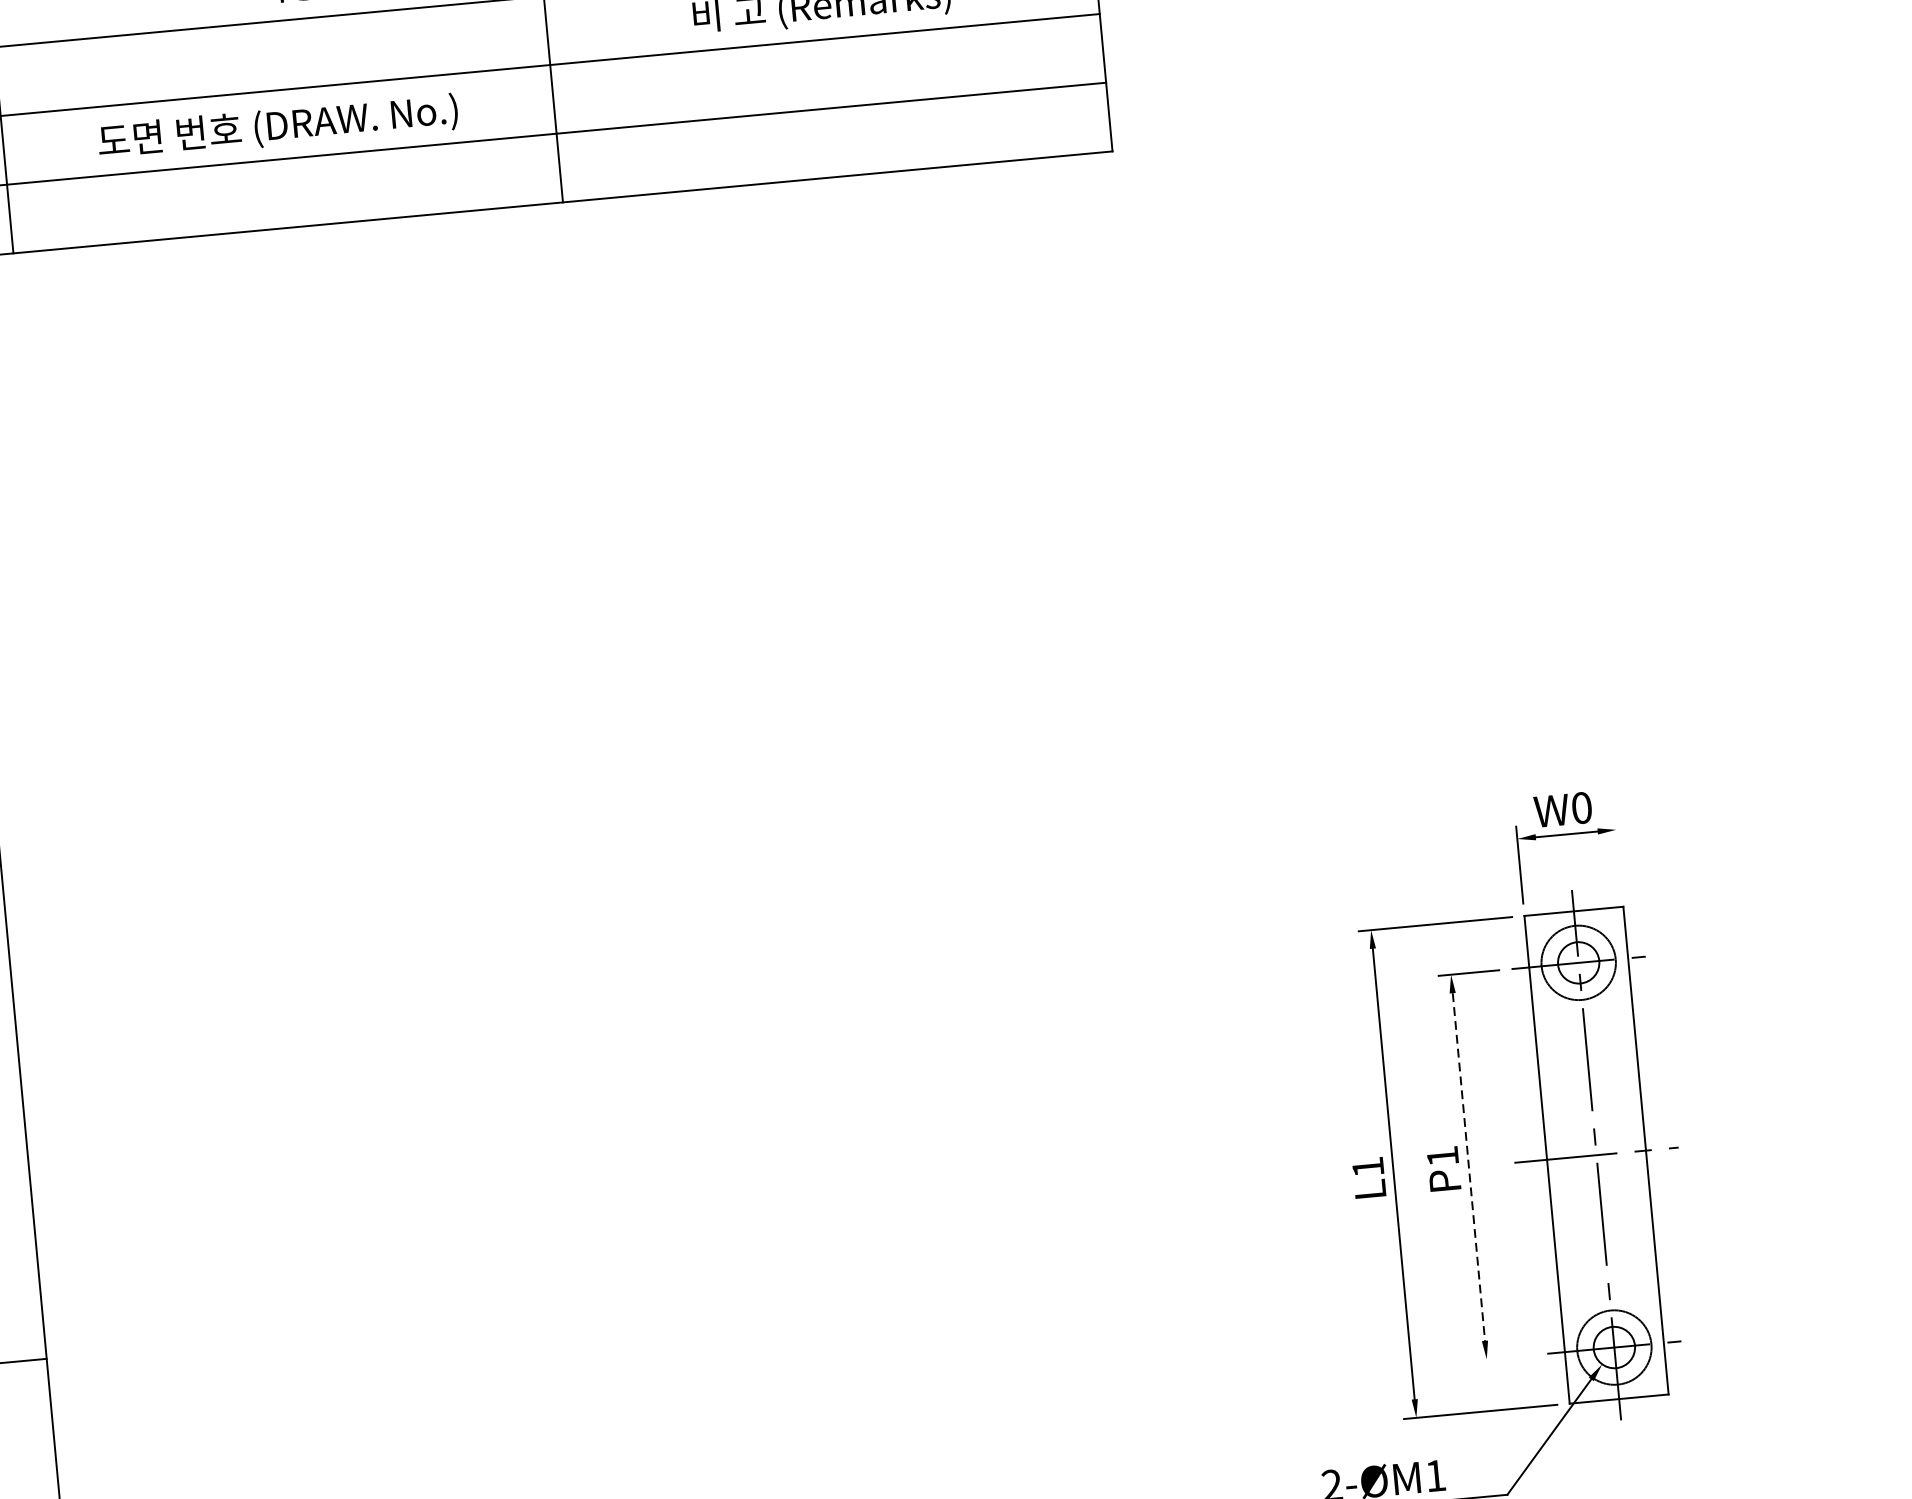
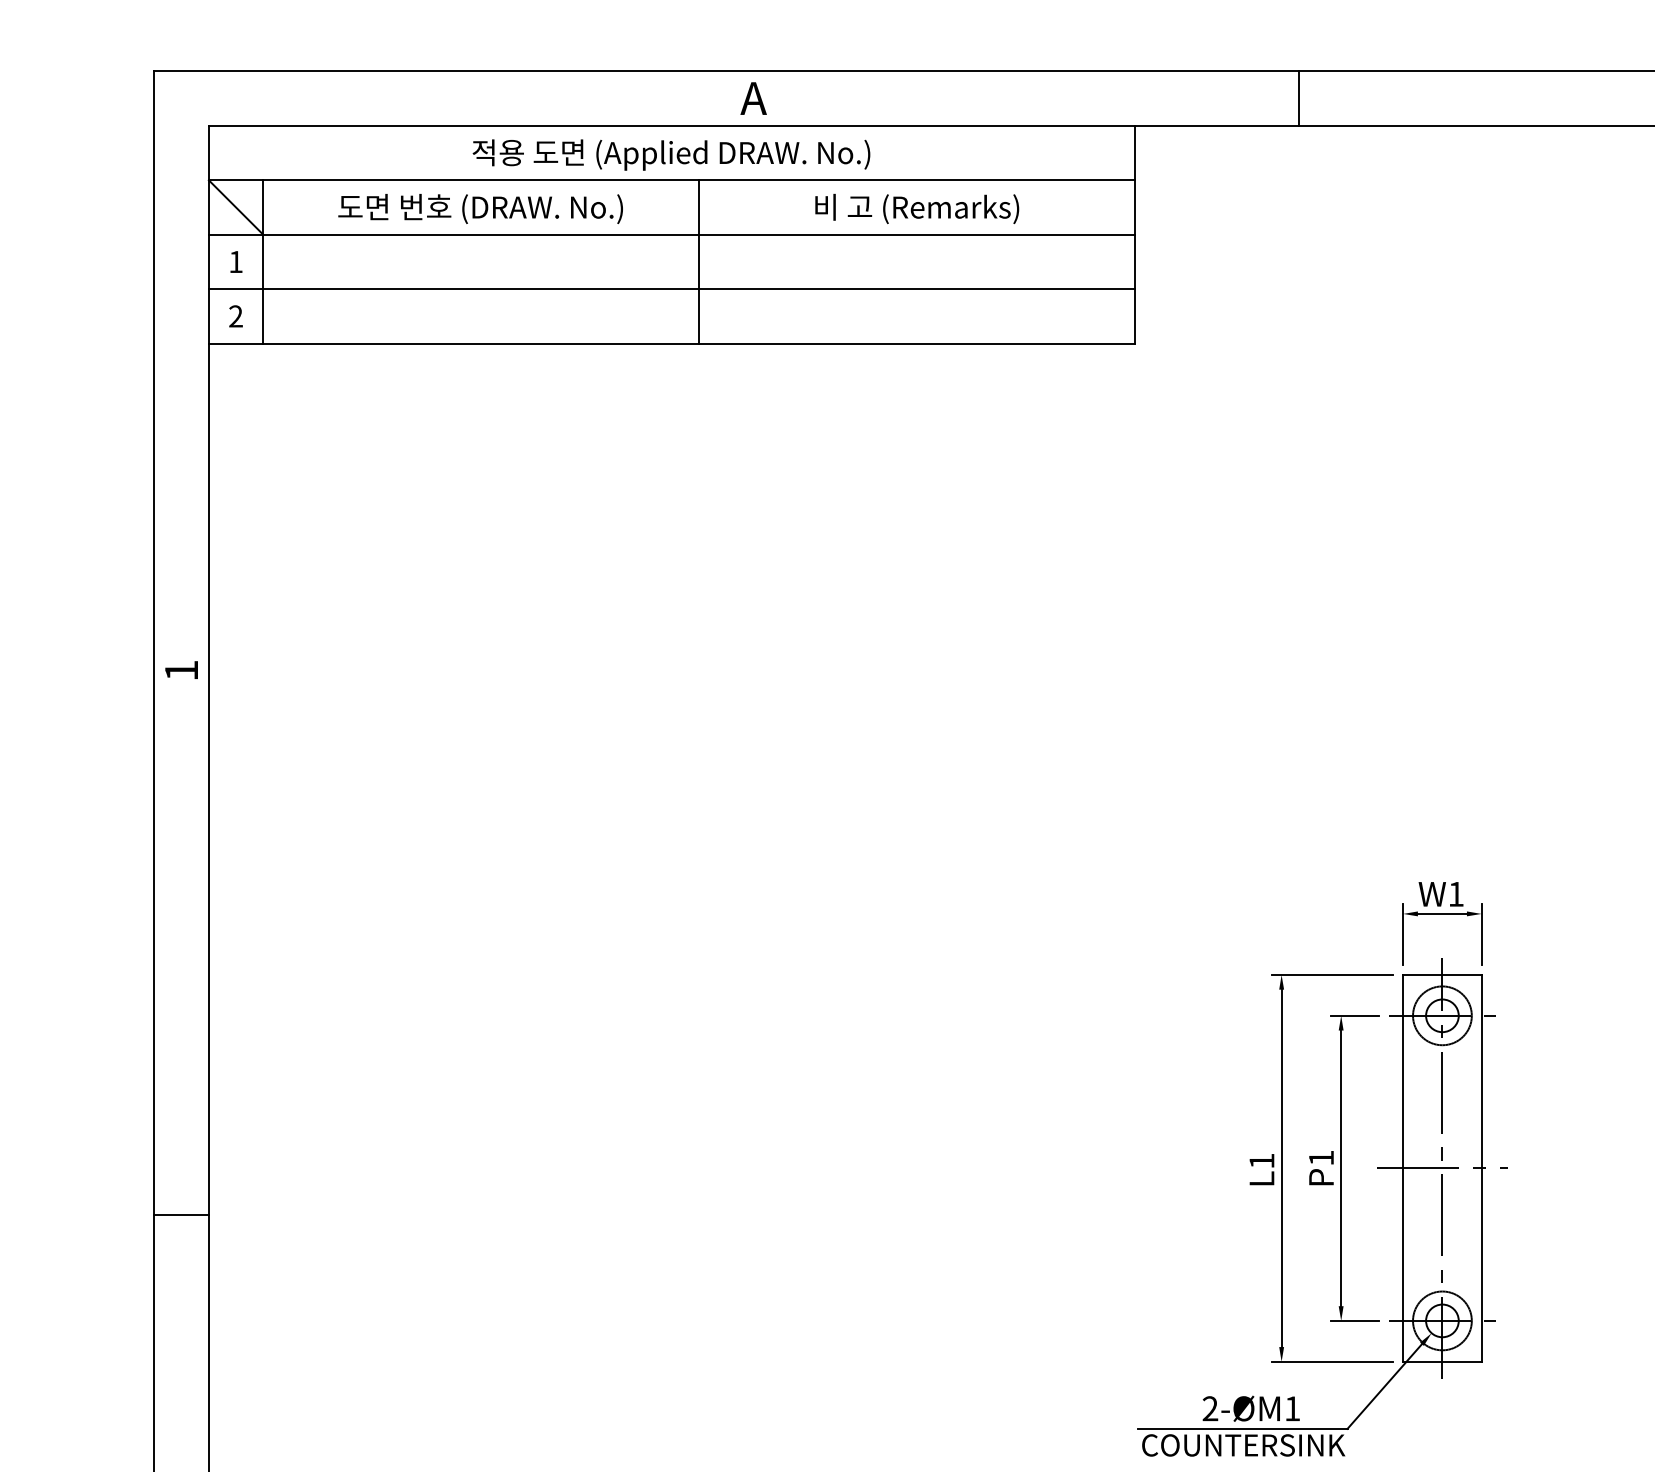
text: (277, 126) -> (480, 208), moved
text: (1580, 807) -> (1455, 893), W0 -> W1
line: (1618, 855) -> (1481, 934), added
line: (1469, 1167) -> (1341, 1168), dashed -> solid
line: (1504, 1357) -> (1355, 1320), added

